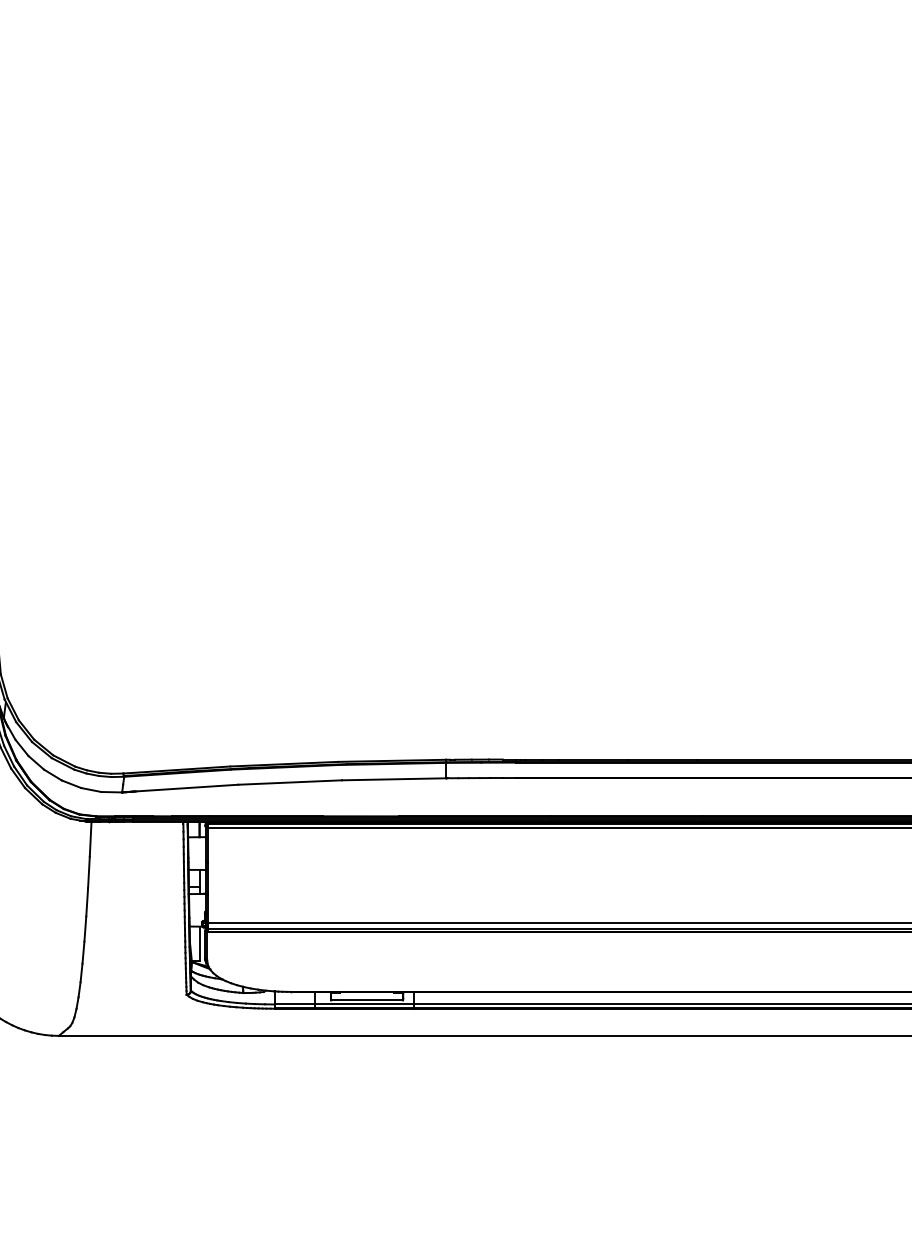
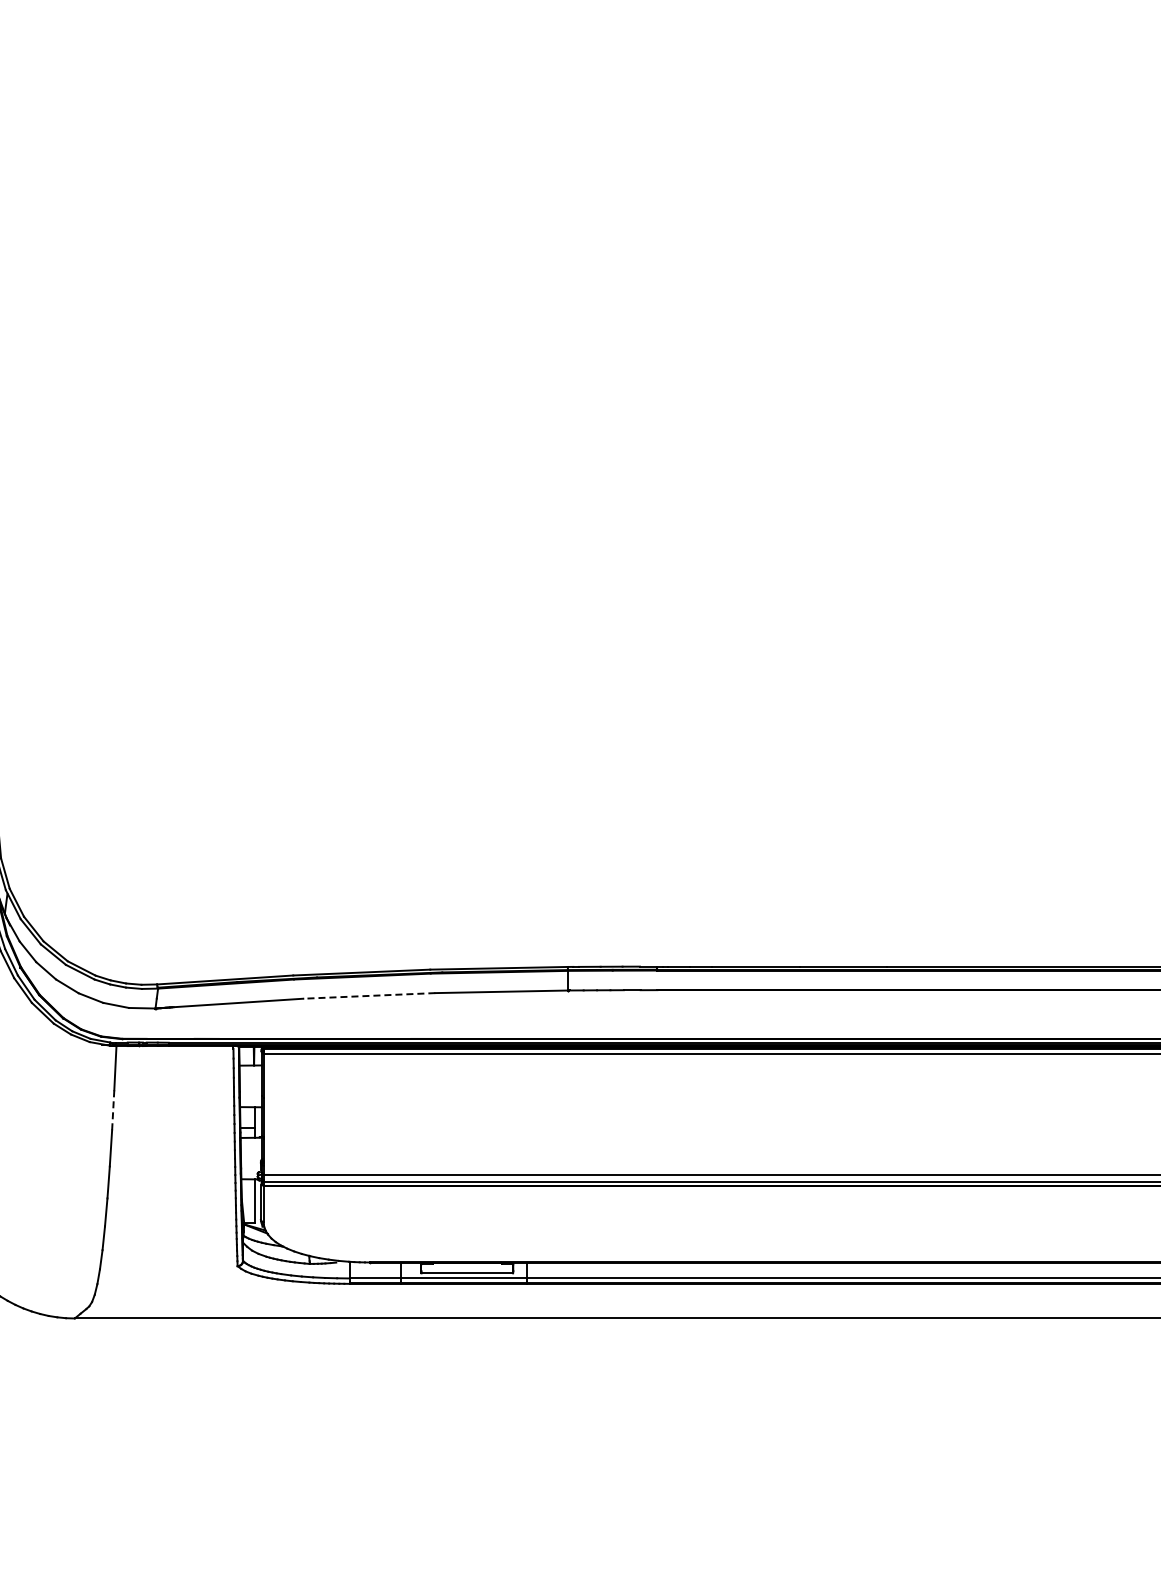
line: (289, 782) -> (368, 995), solid -> dashed
line: (89, 872) -> (113, 1110), solid -> dashed

